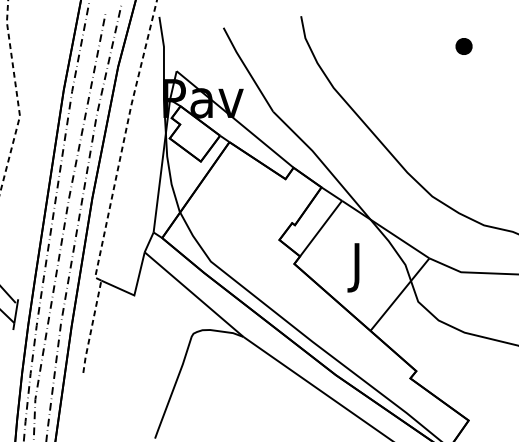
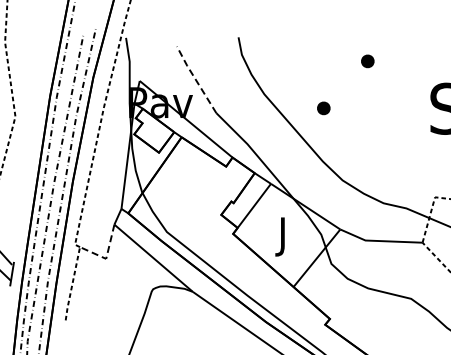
line: (246, 69) -> (195, 79), solid -> dashed
part: (408, 105) -> (323, 108), added
line: (134, 292) -> (106, 256), solid -> dashed

